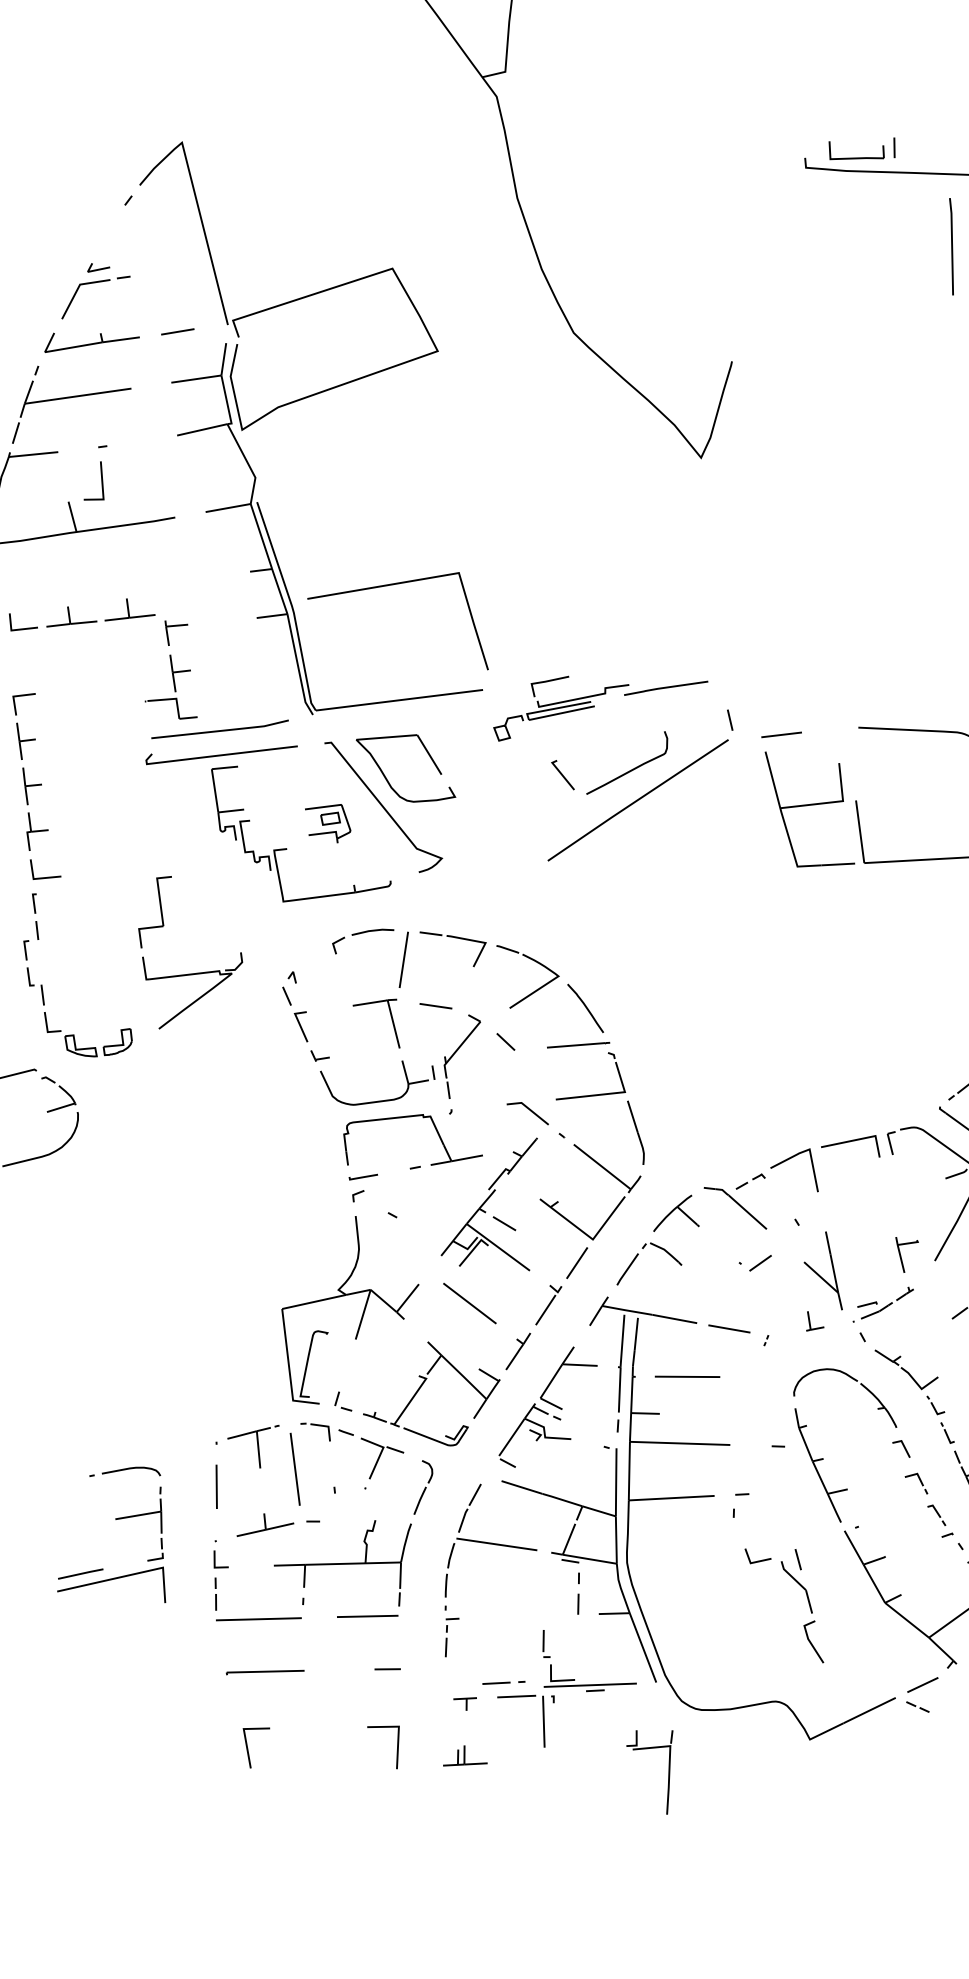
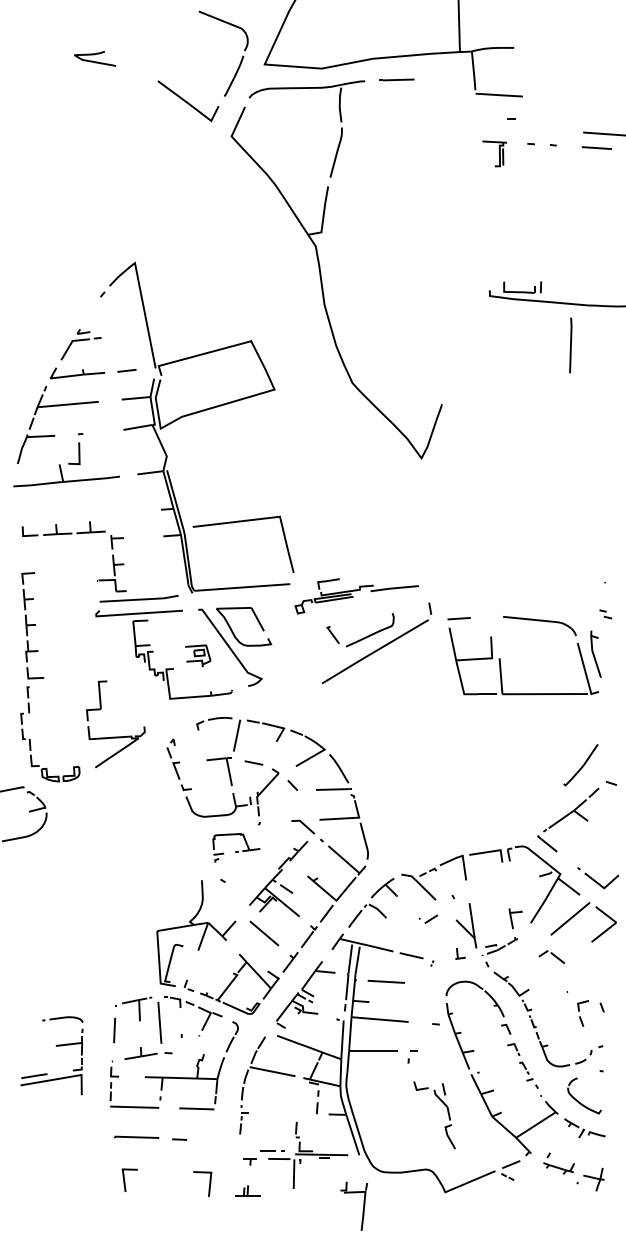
part: (413, 1155) -> (236, 847), size x0.6
line: (387, 1669) -> (179, 1139), moved

